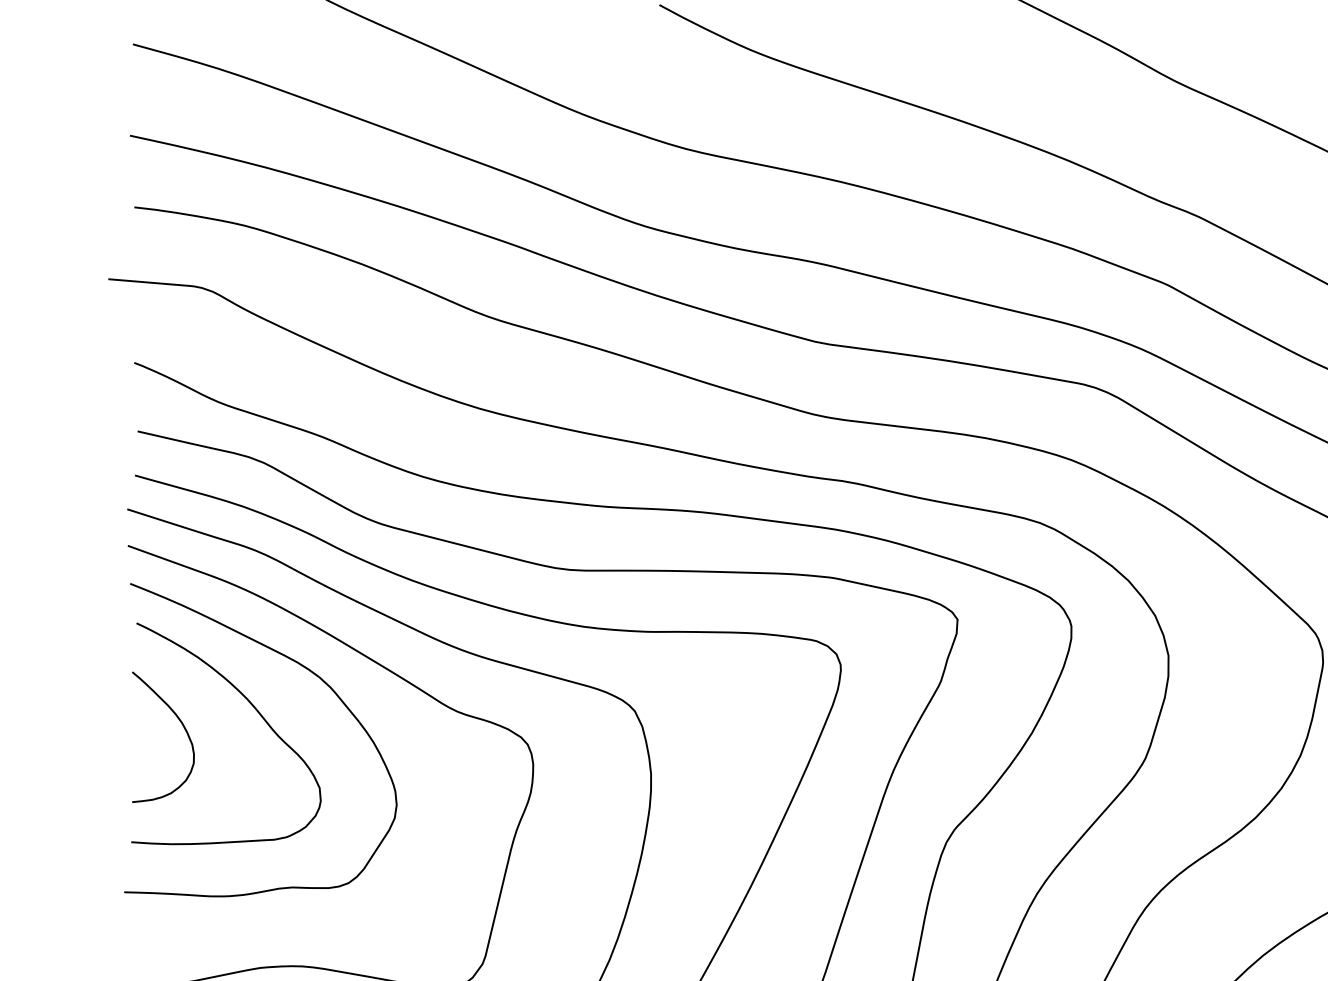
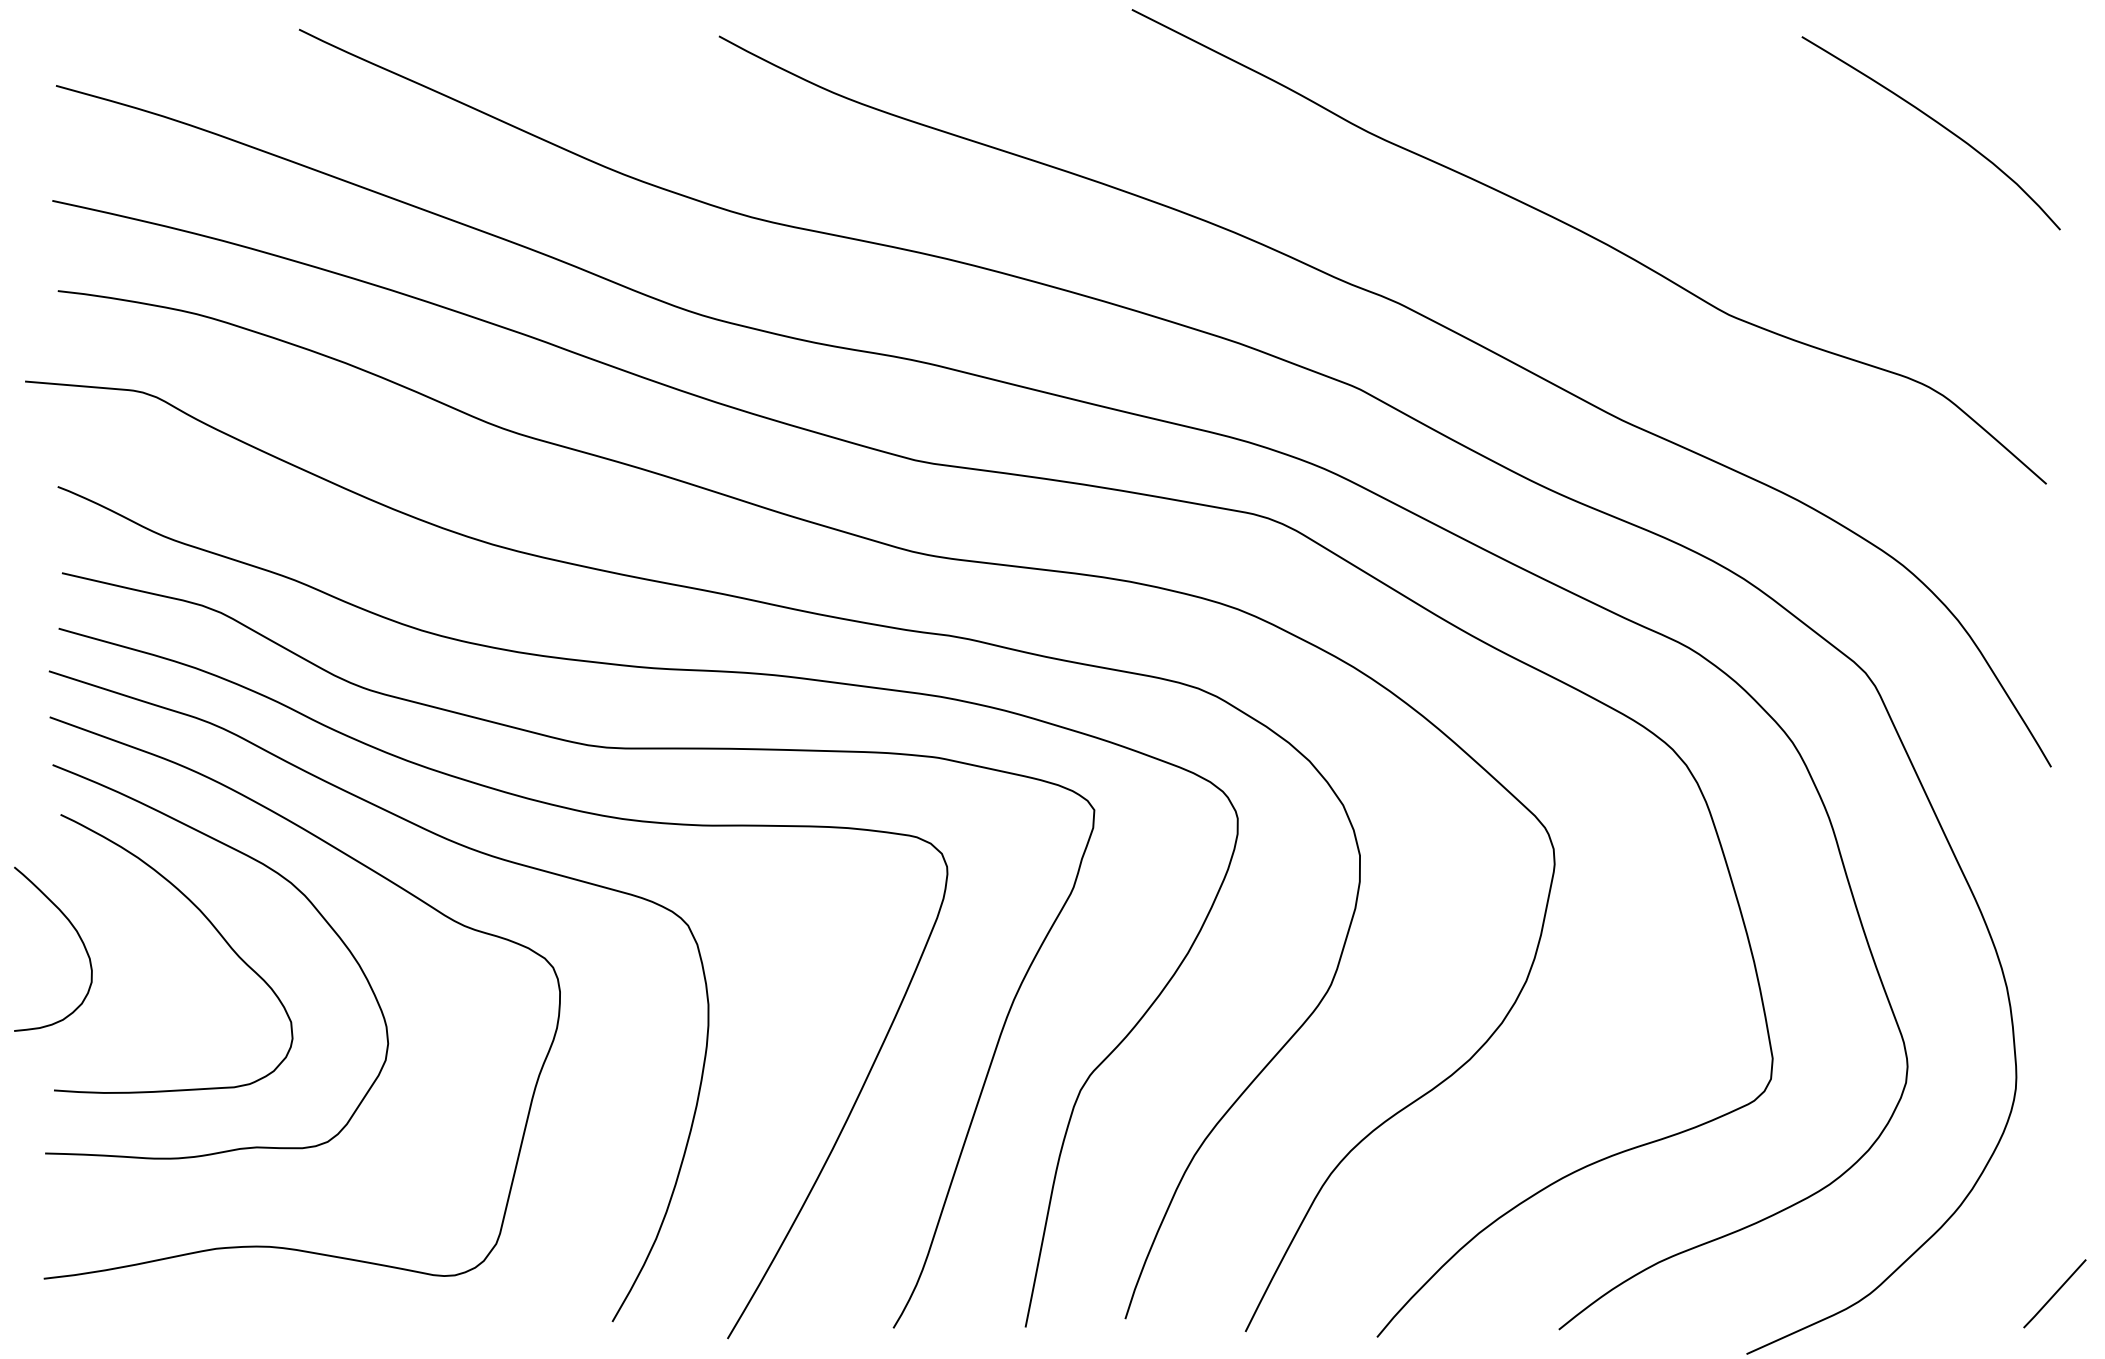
curve: (183, 727) -> (78, 936), moved

